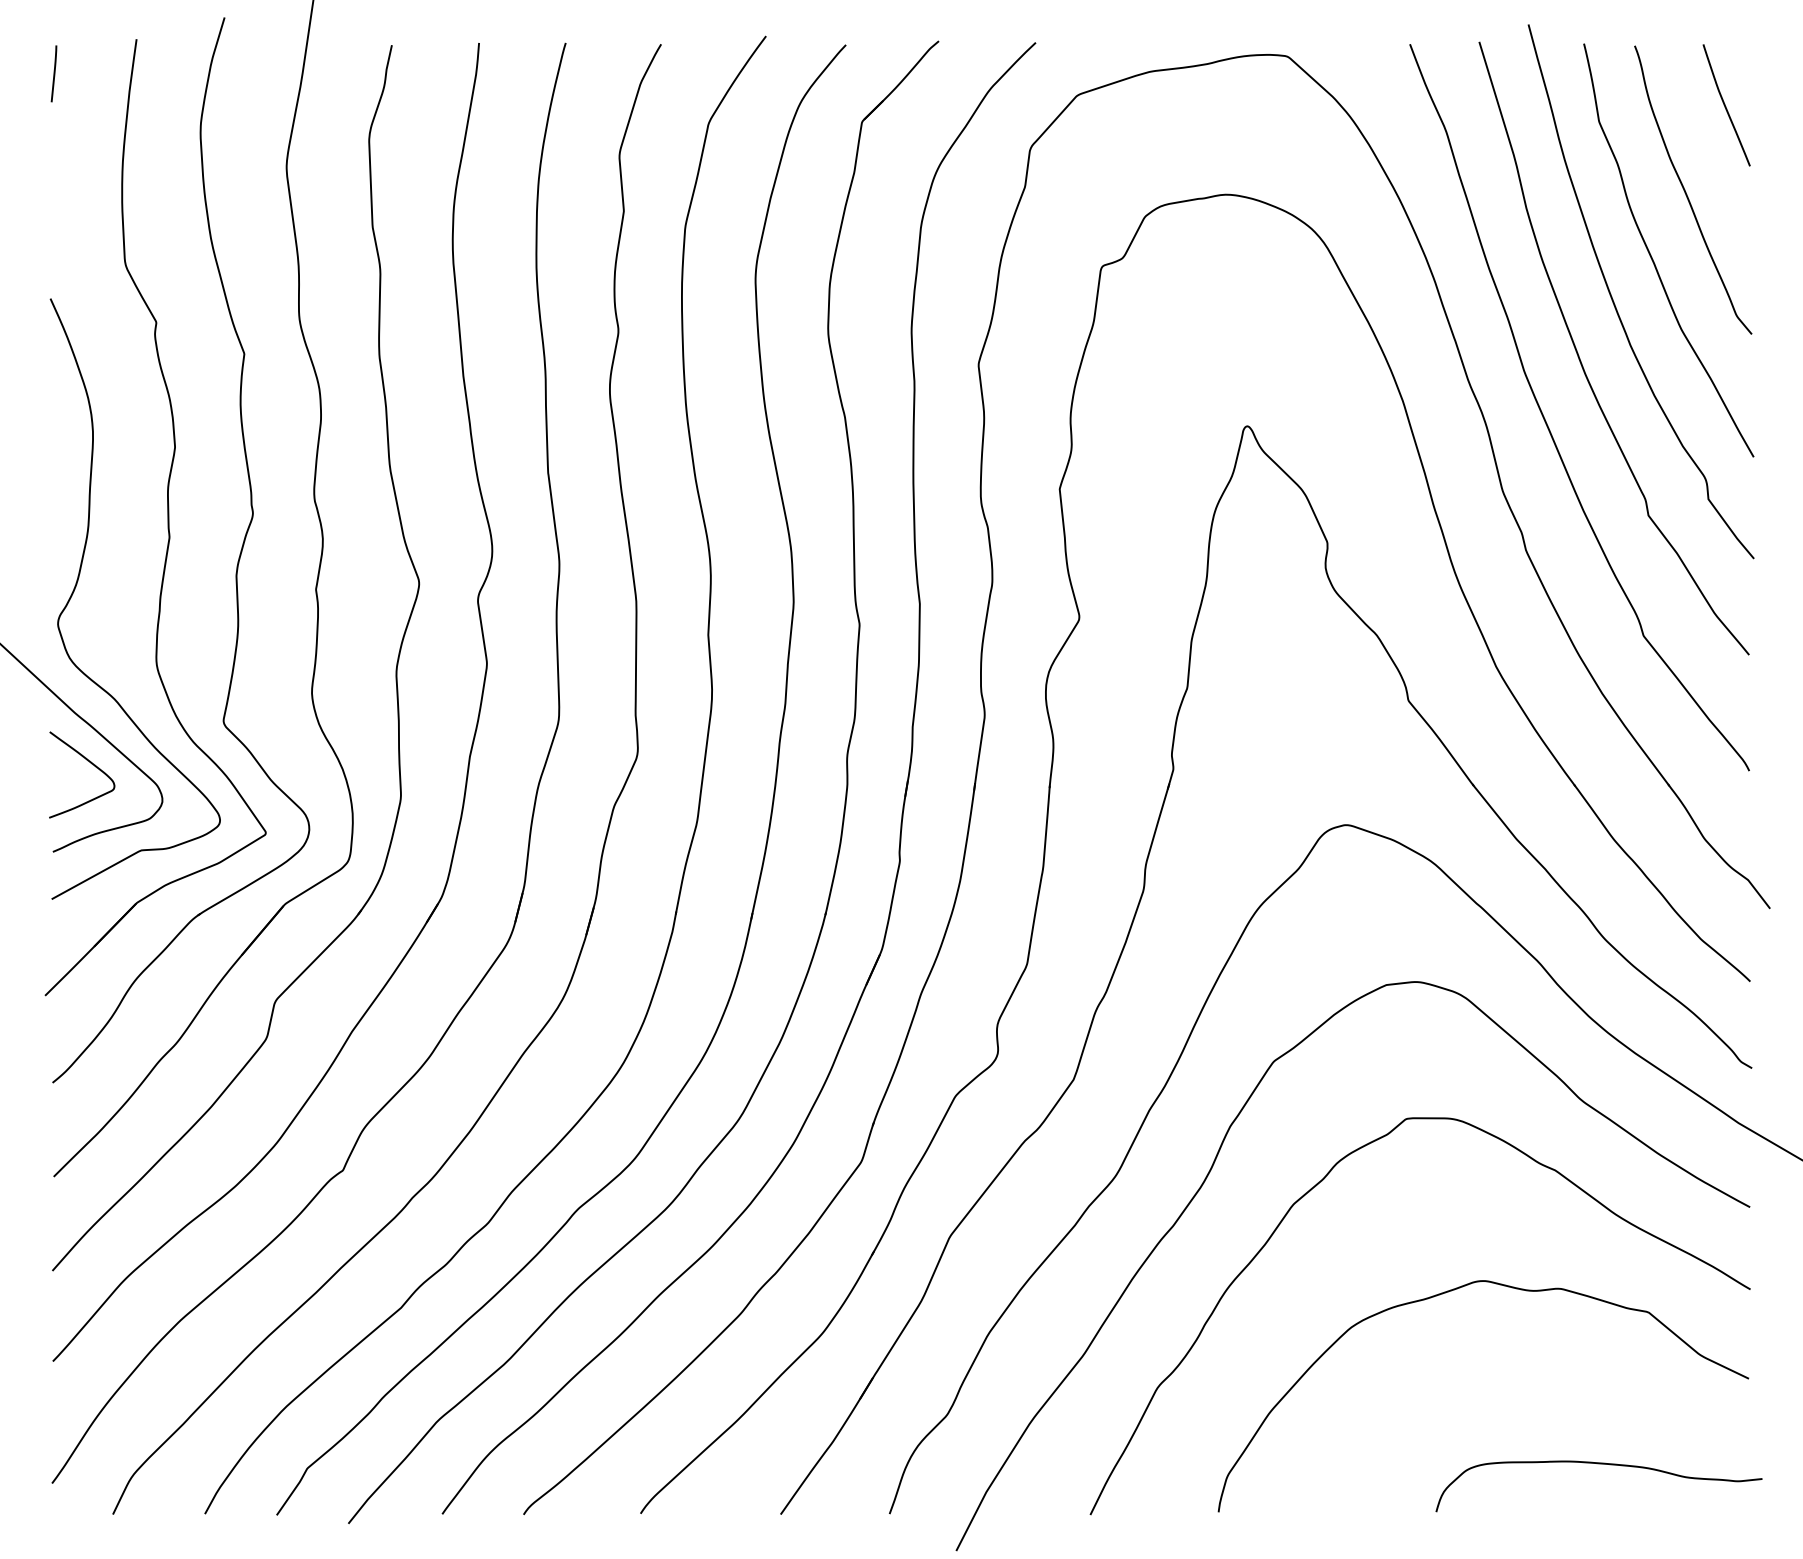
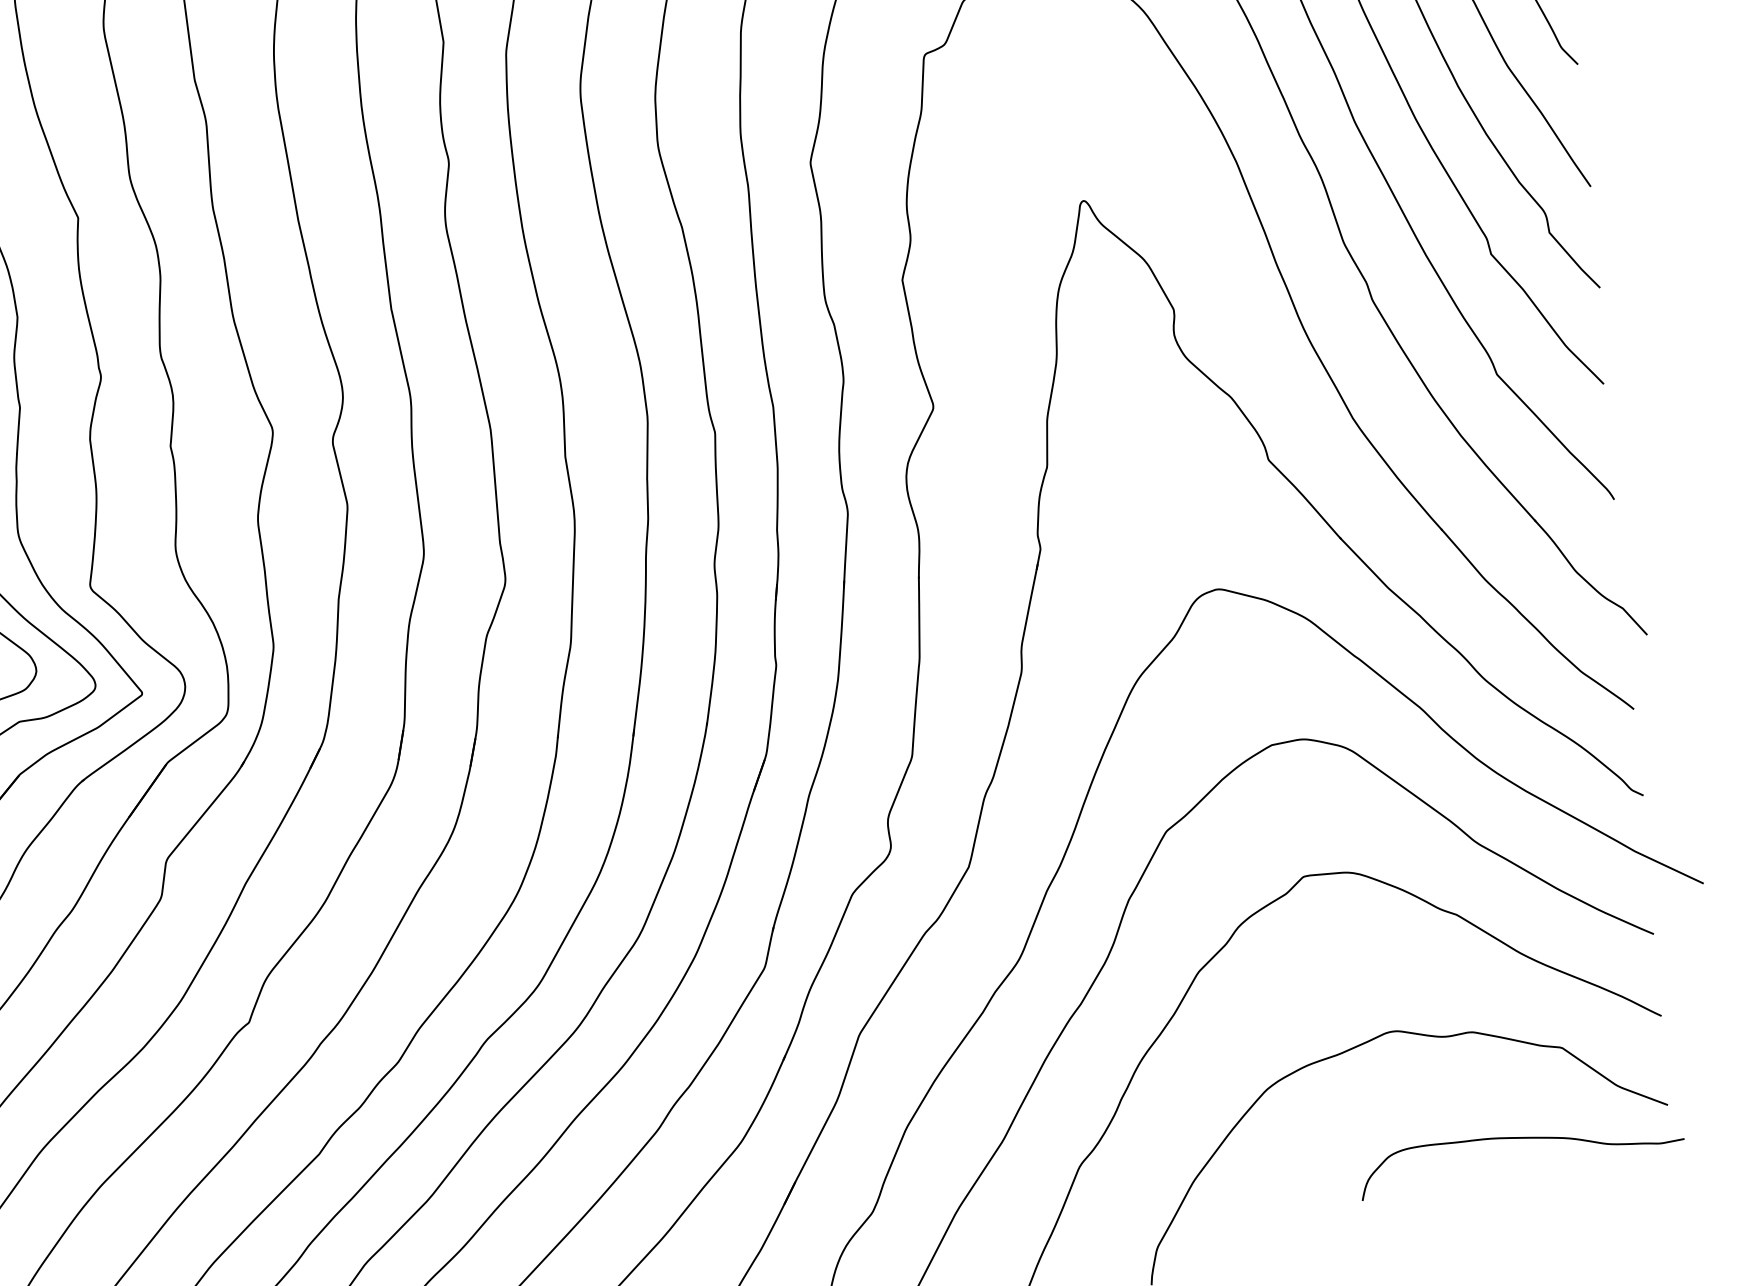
curve: (1598, 1464) -> (1519, 1139), moved

